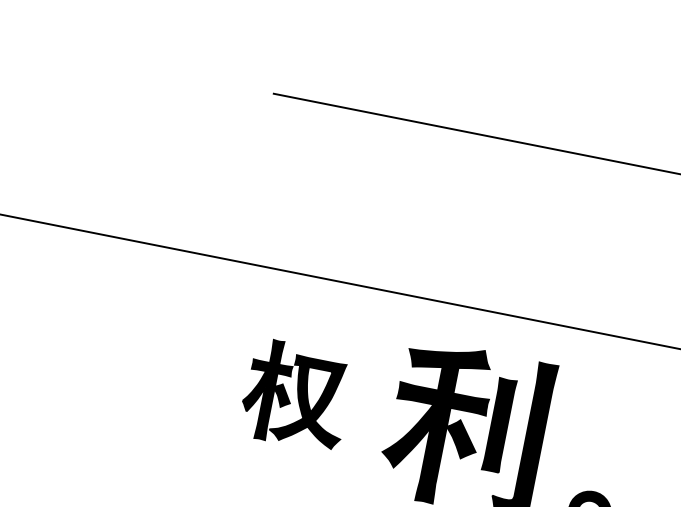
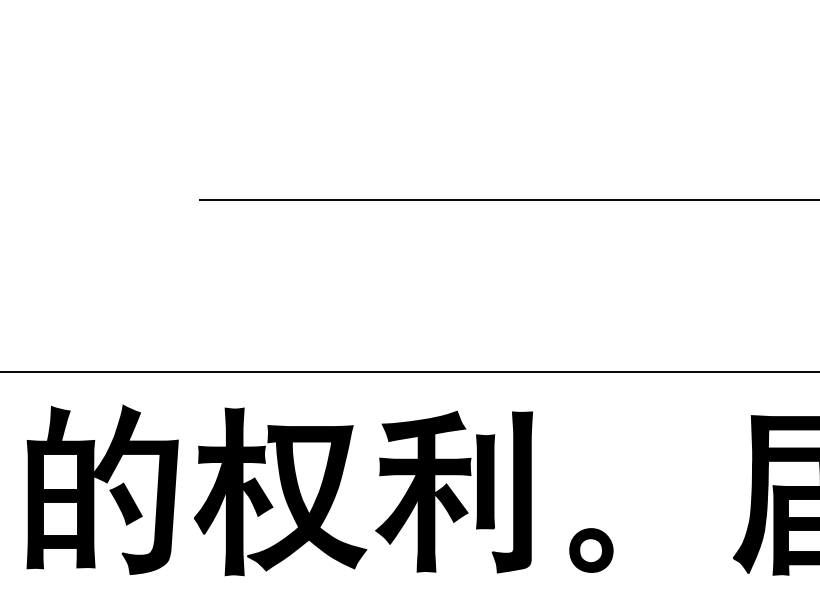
part: (128, 360) -> (109, 490), added
part: (296, 394) -> (280, 491), size x1.67

